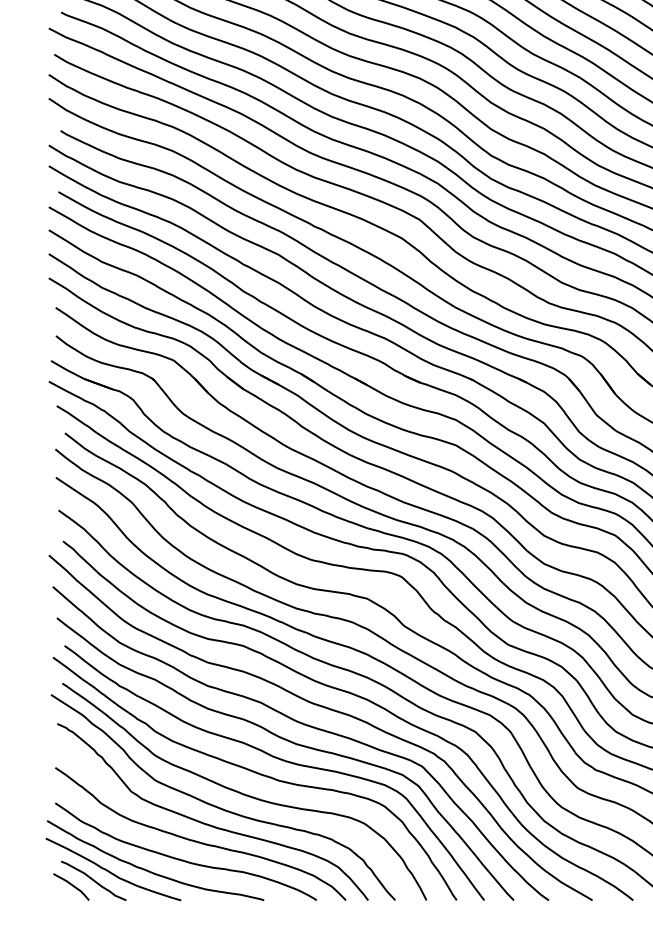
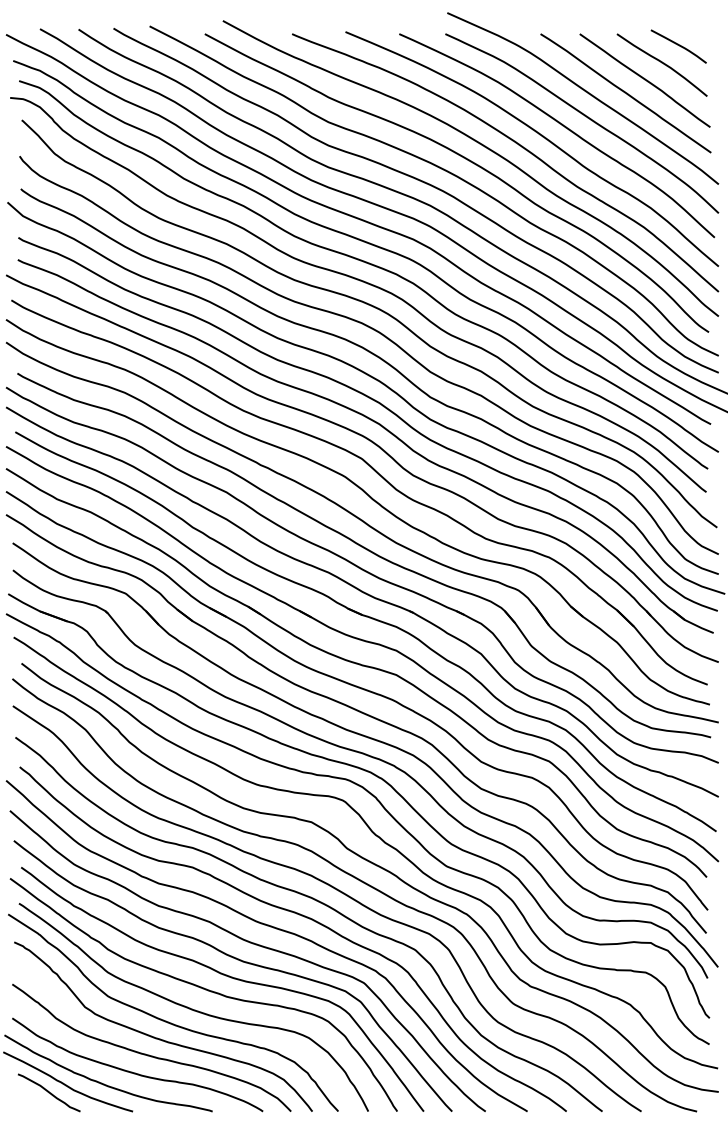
curve: (71, 885) -> (27, 1097), removed

